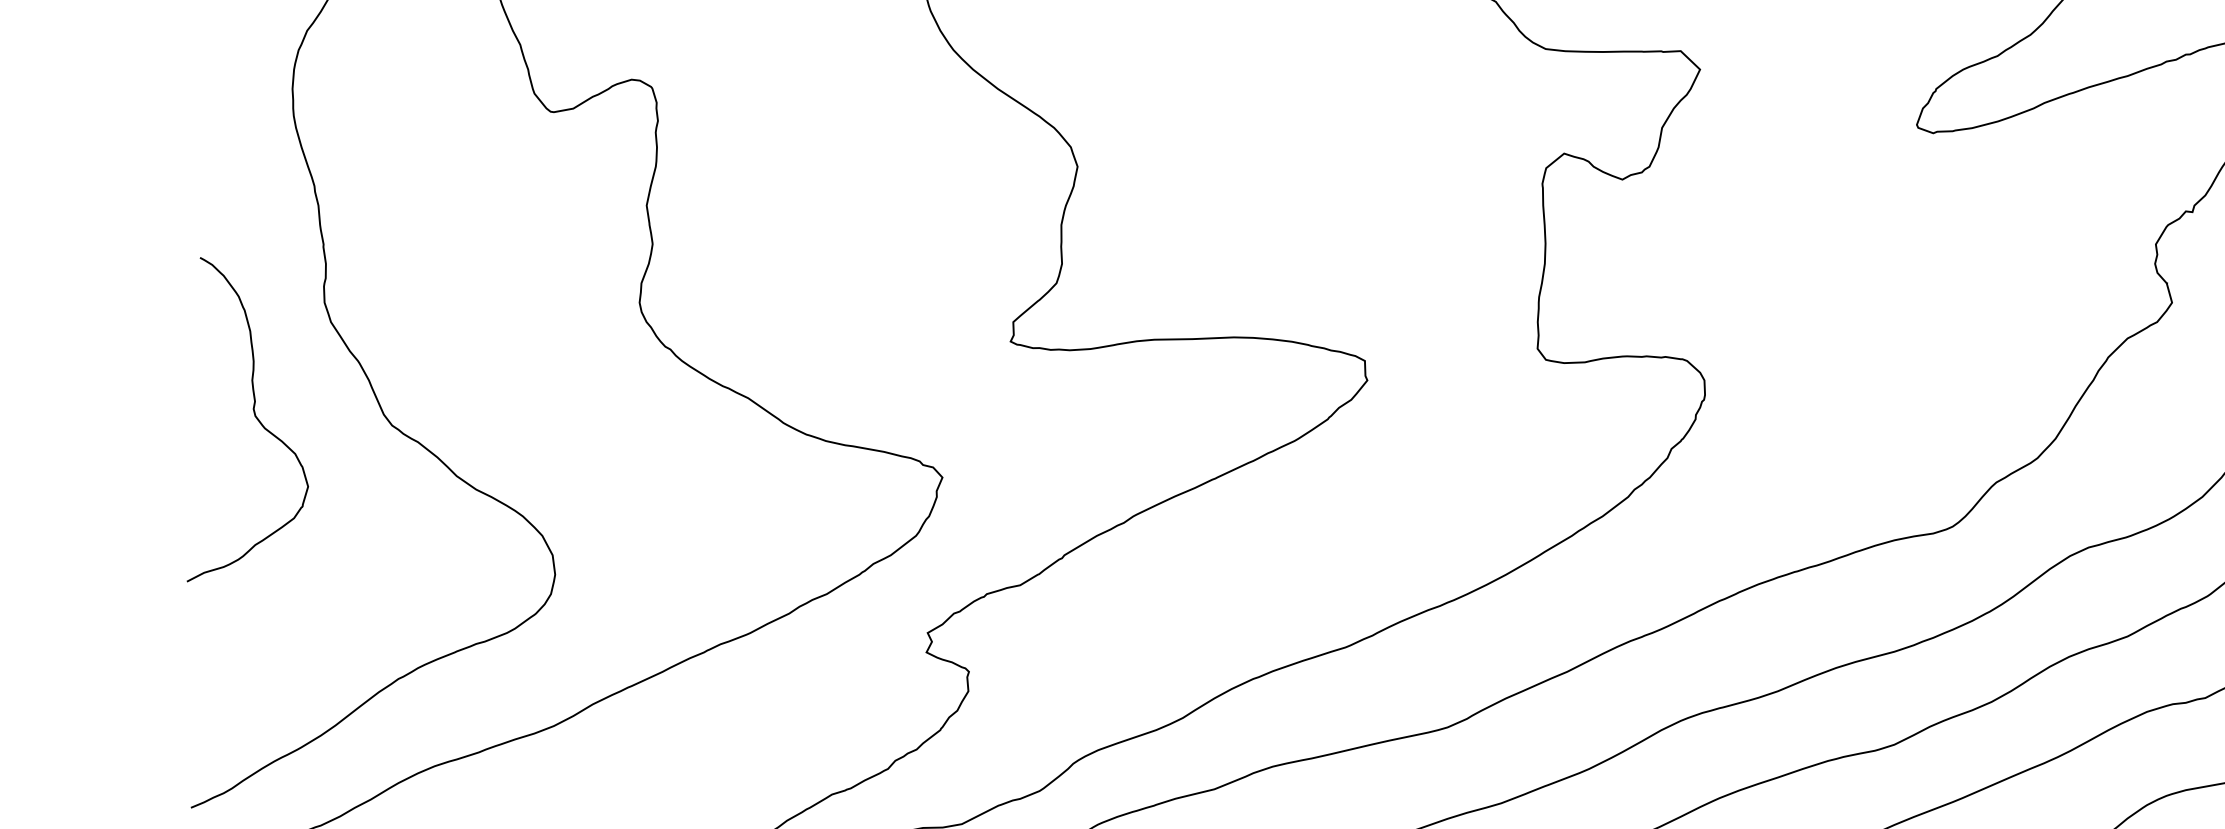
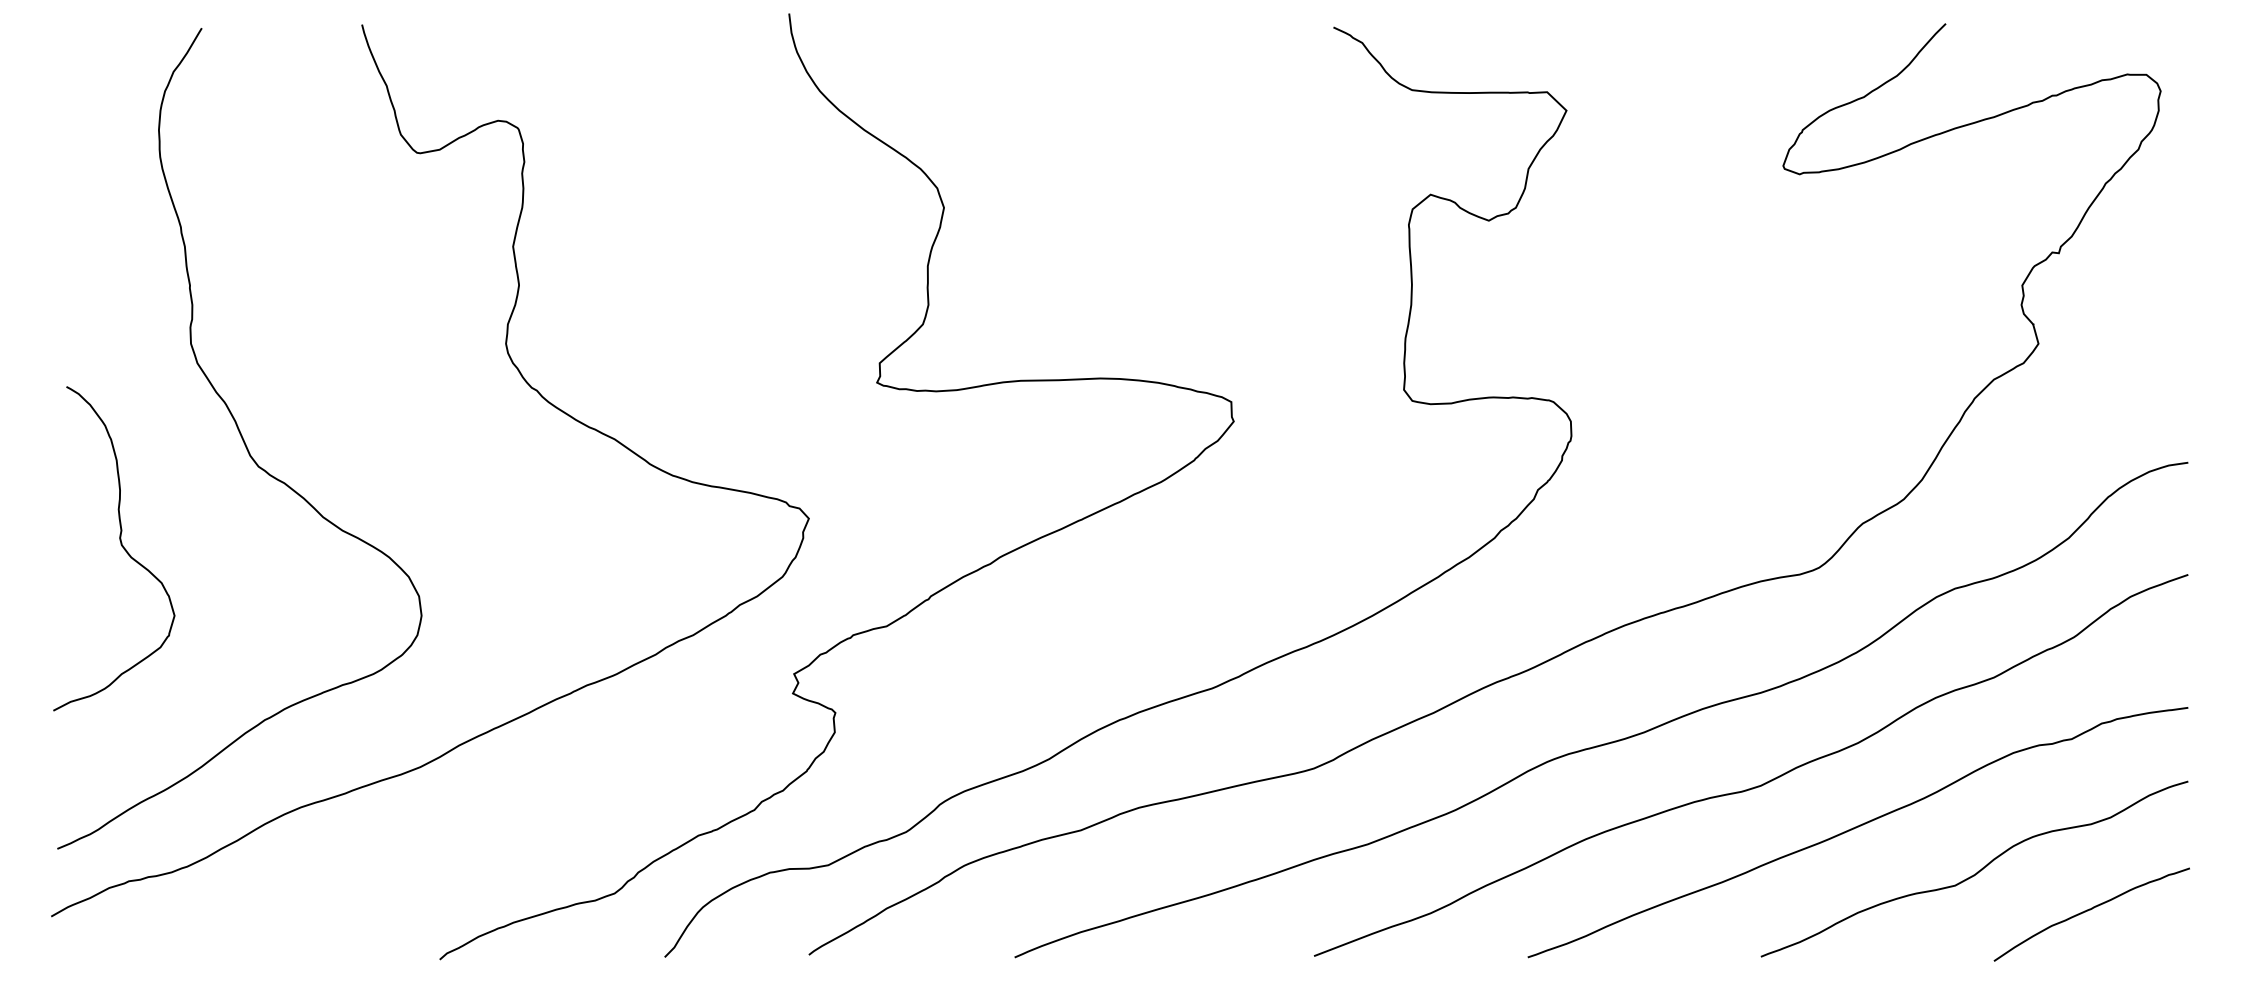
curve: (254, 415) -> (120, 544), moved

